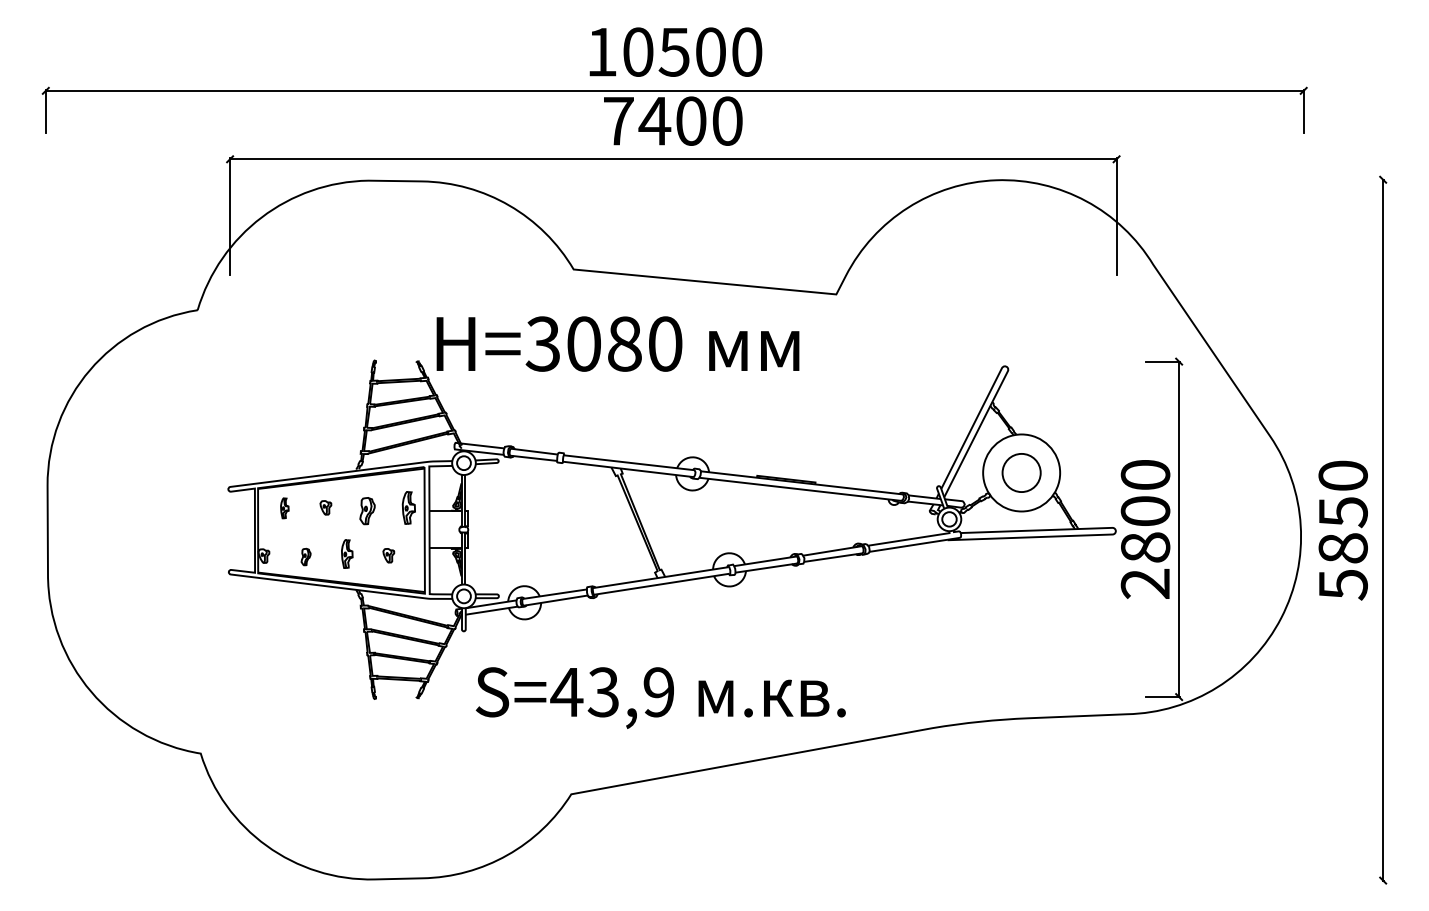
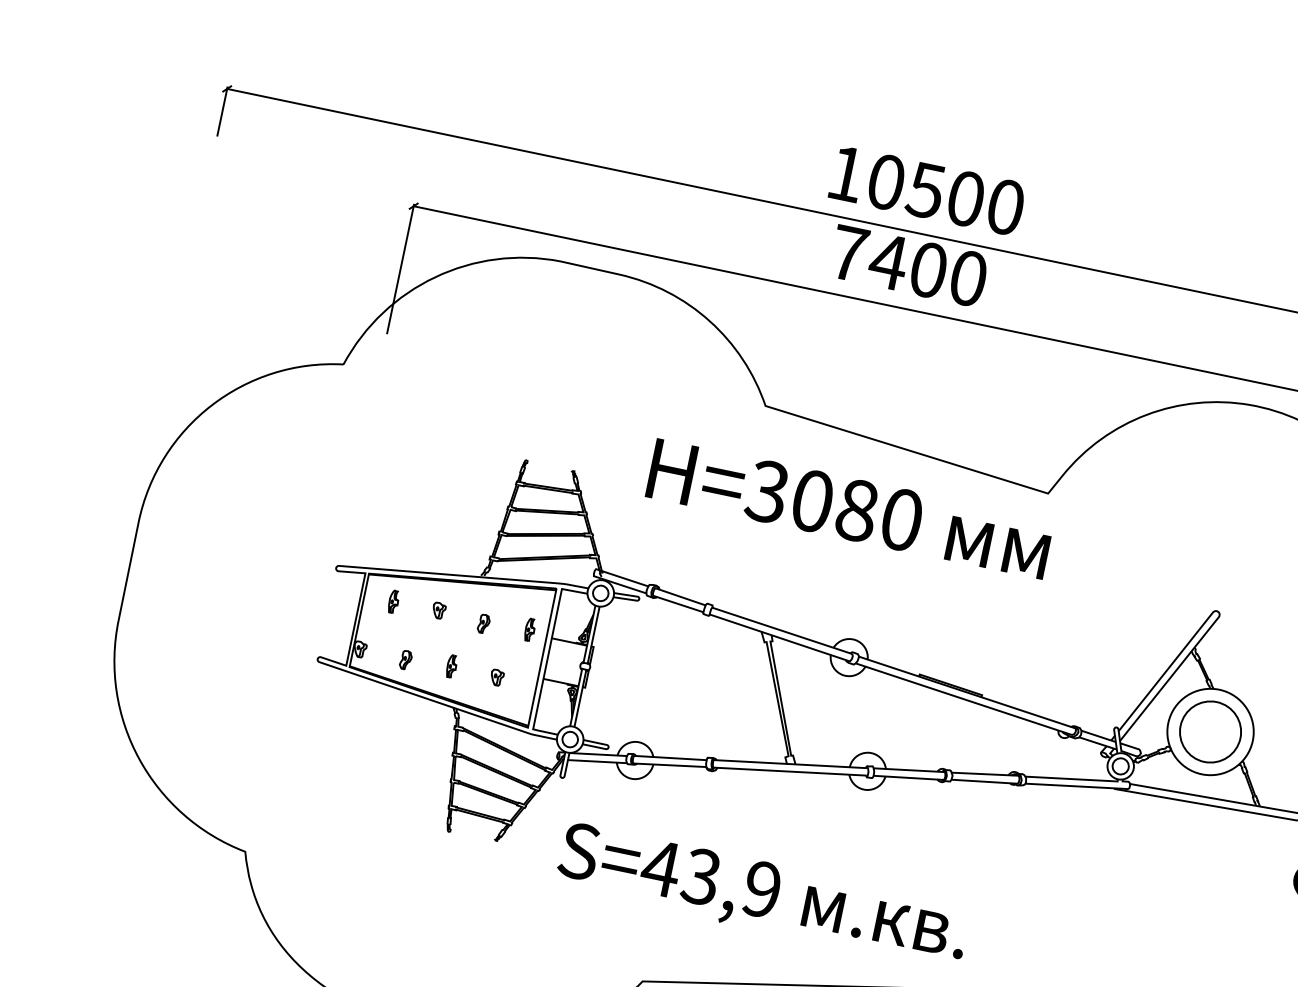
text: (617, 343) -> (849, 508), moved
circle: (1021, 472) -> (1210, 731), size x1.43
part: (408, 507) -> (529, 629), size x0.62
part: (367, 511) -> (483, 624), size x0.62
part: (347, 554) -> (451, 666), size x0.71

